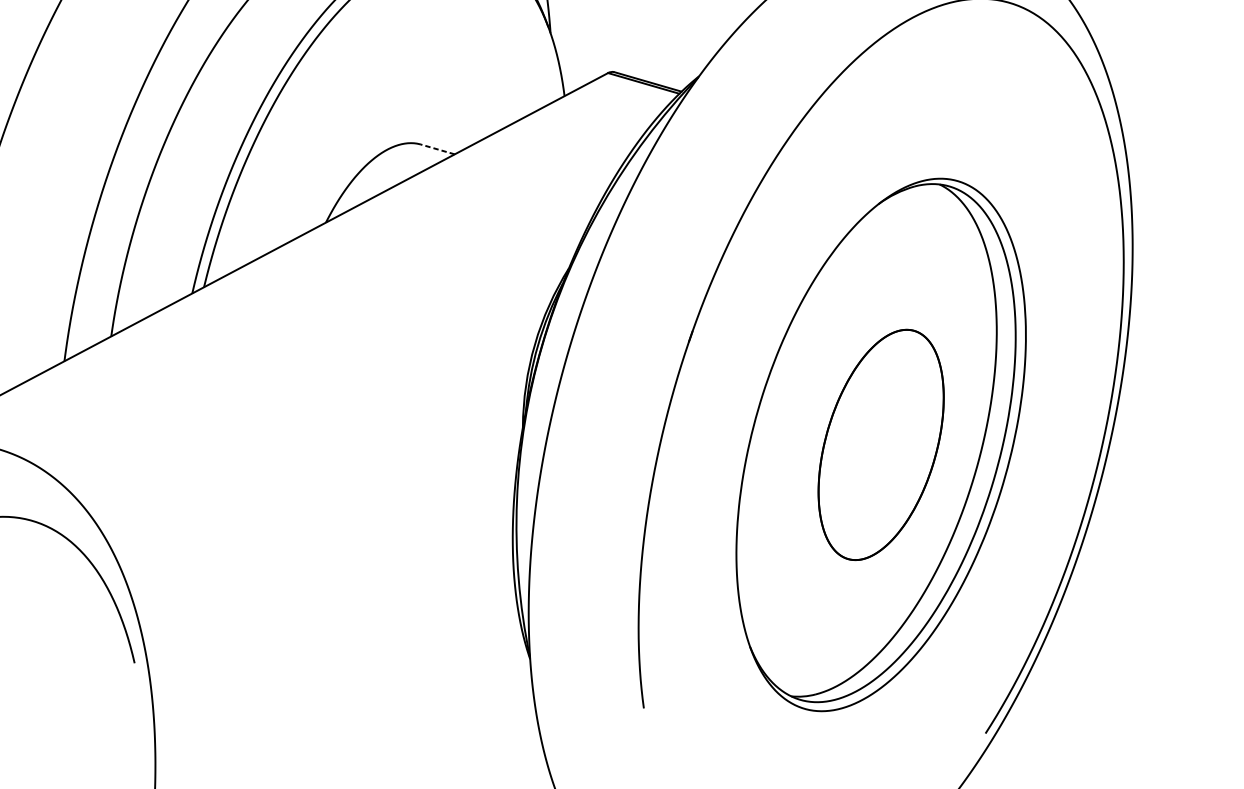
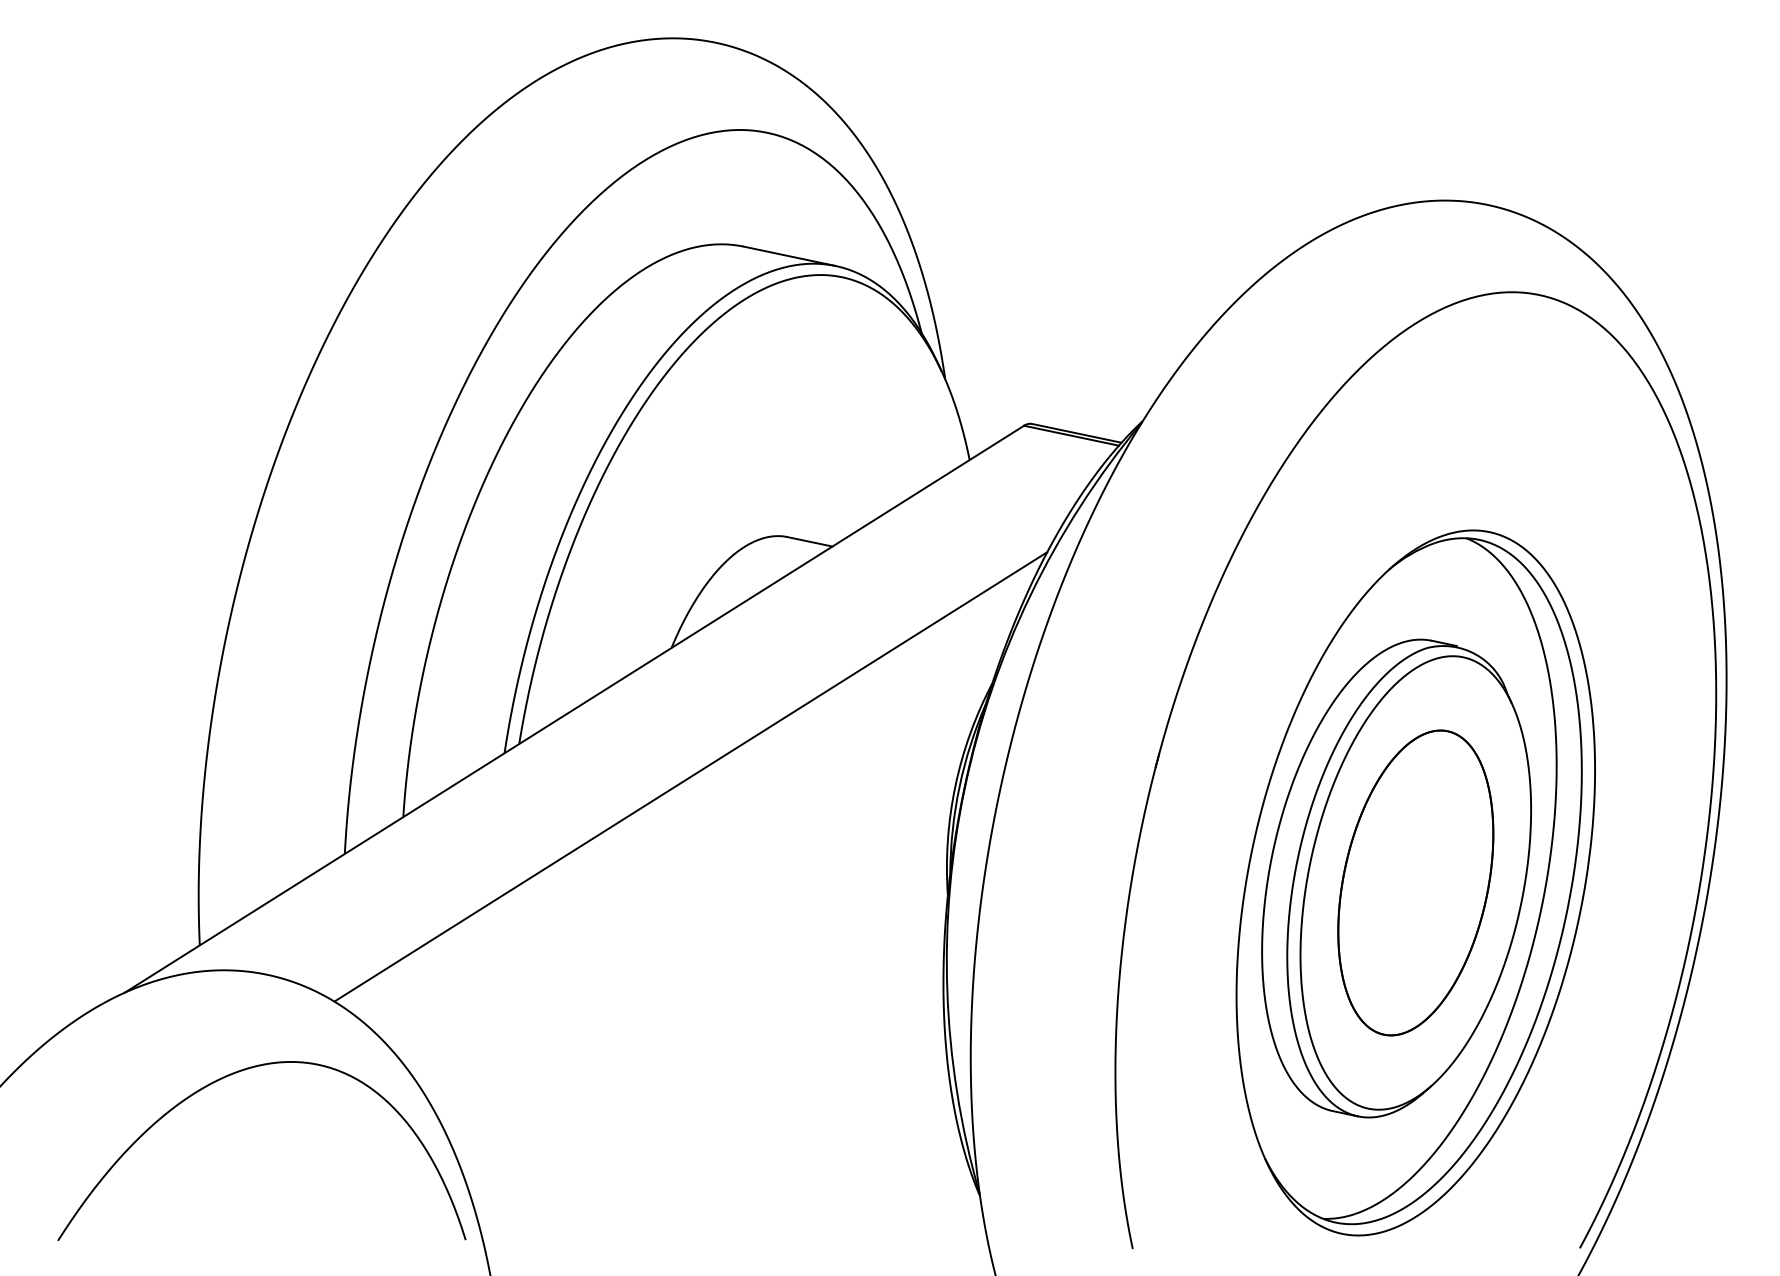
line: (438, 149) -> (810, 541), dashed -> solid
line: (333, 321) -> (690, 776), added
part: (866, 440) -> (1396, 878), added

